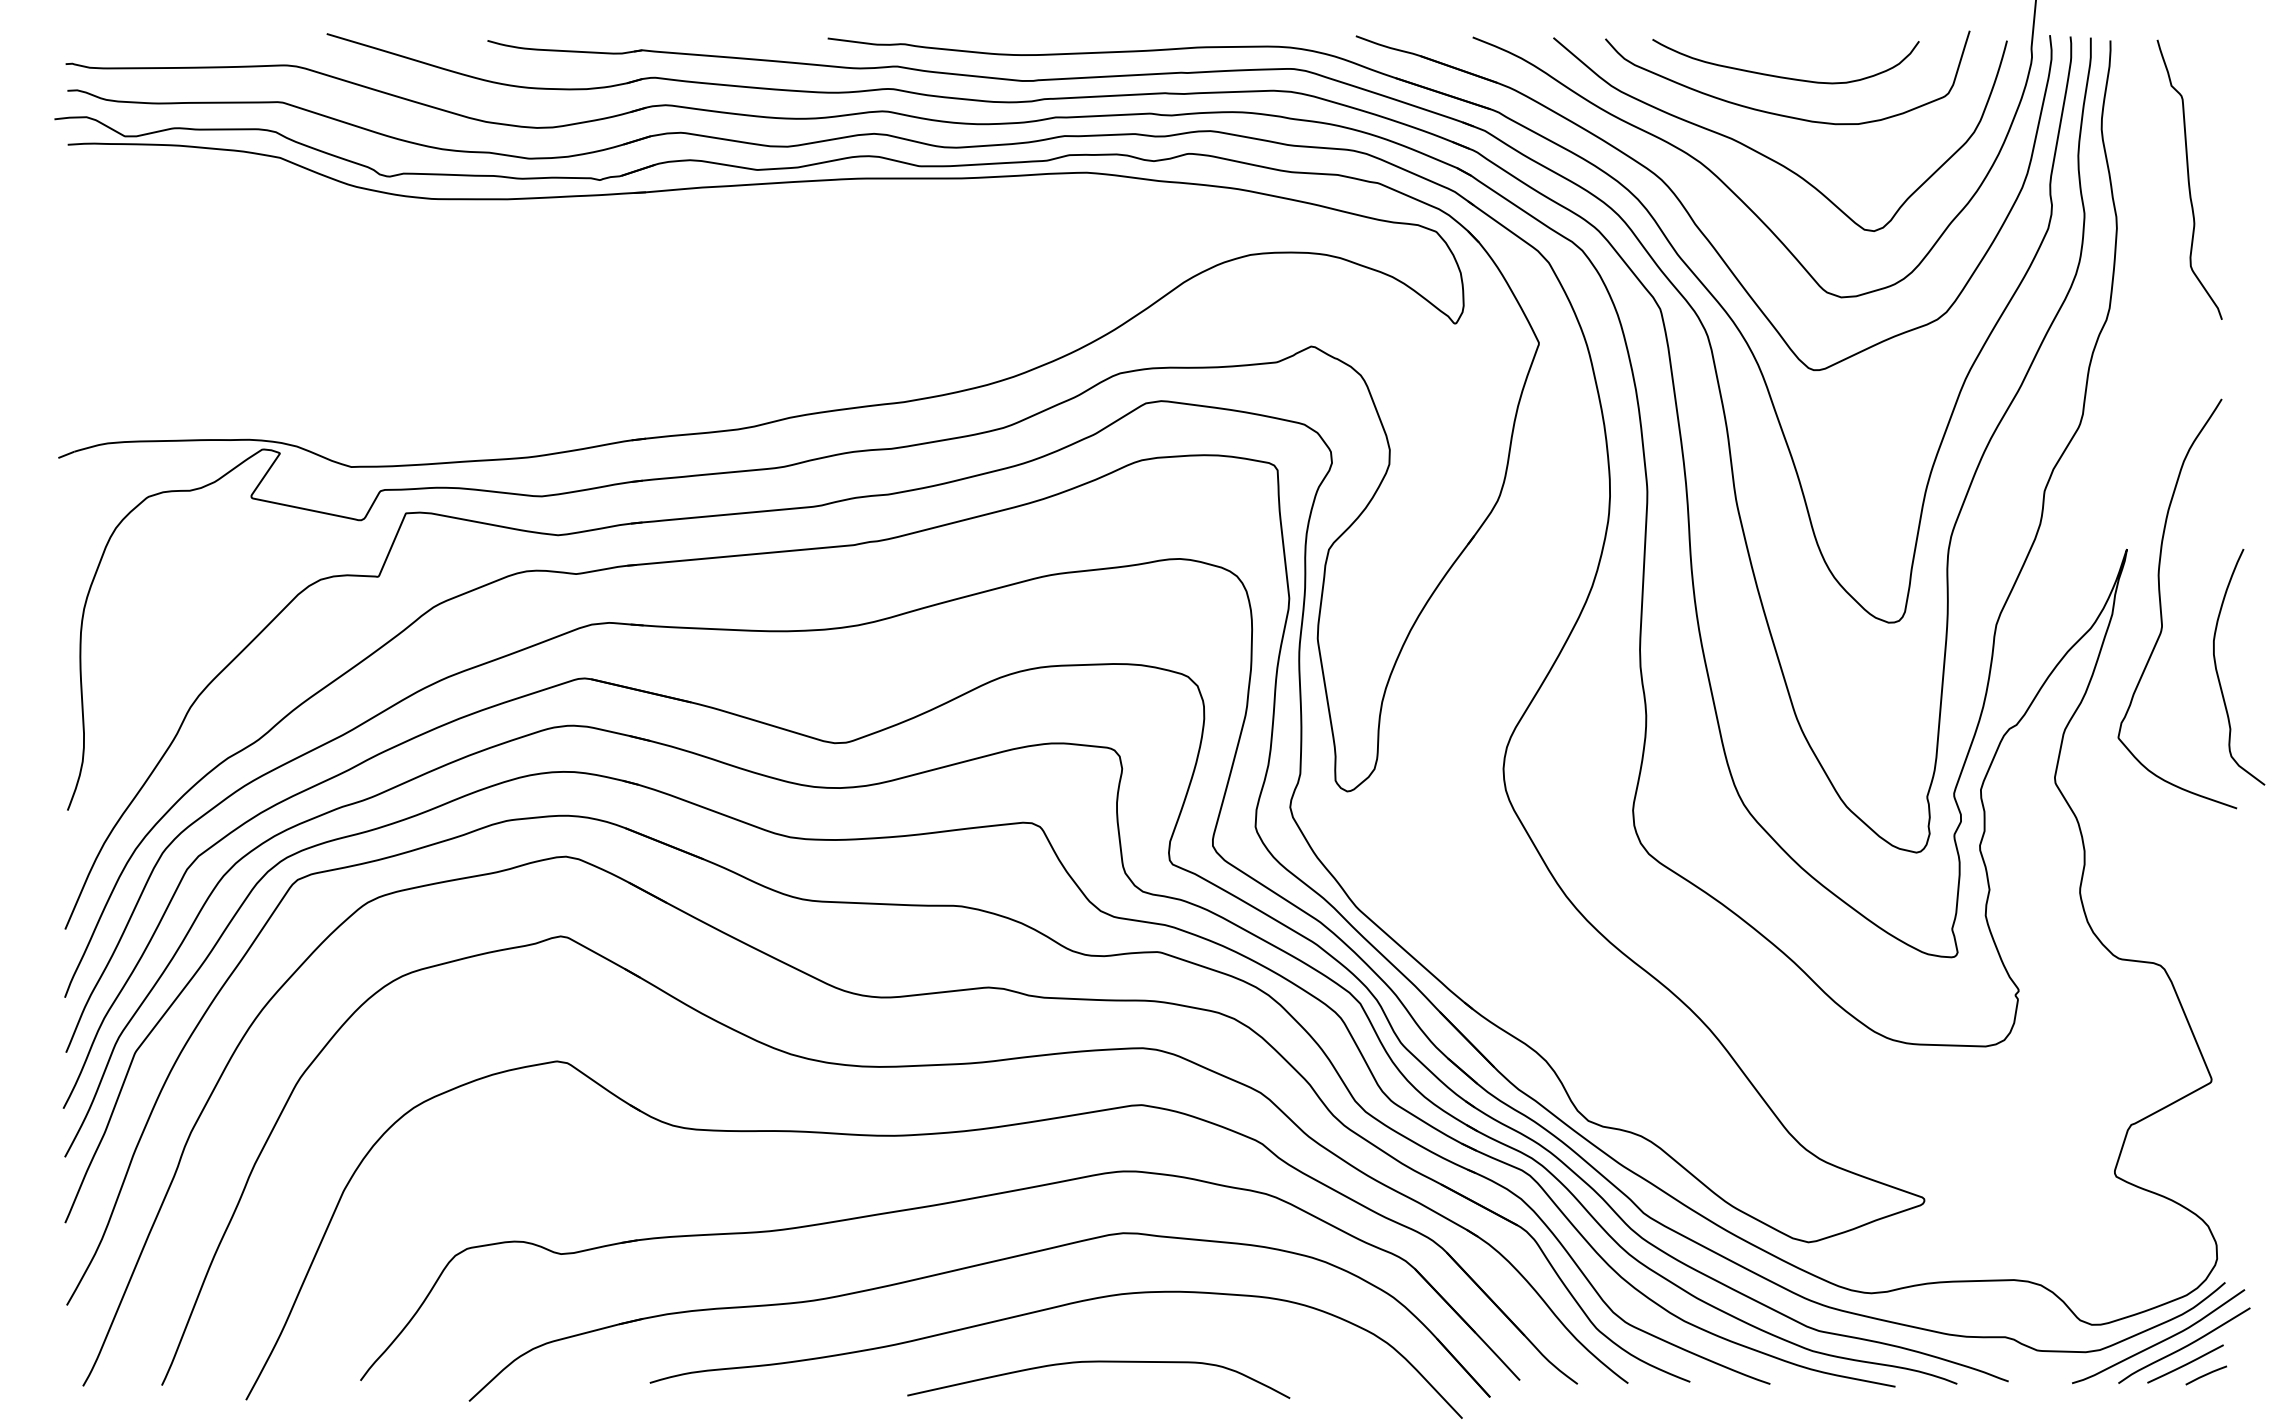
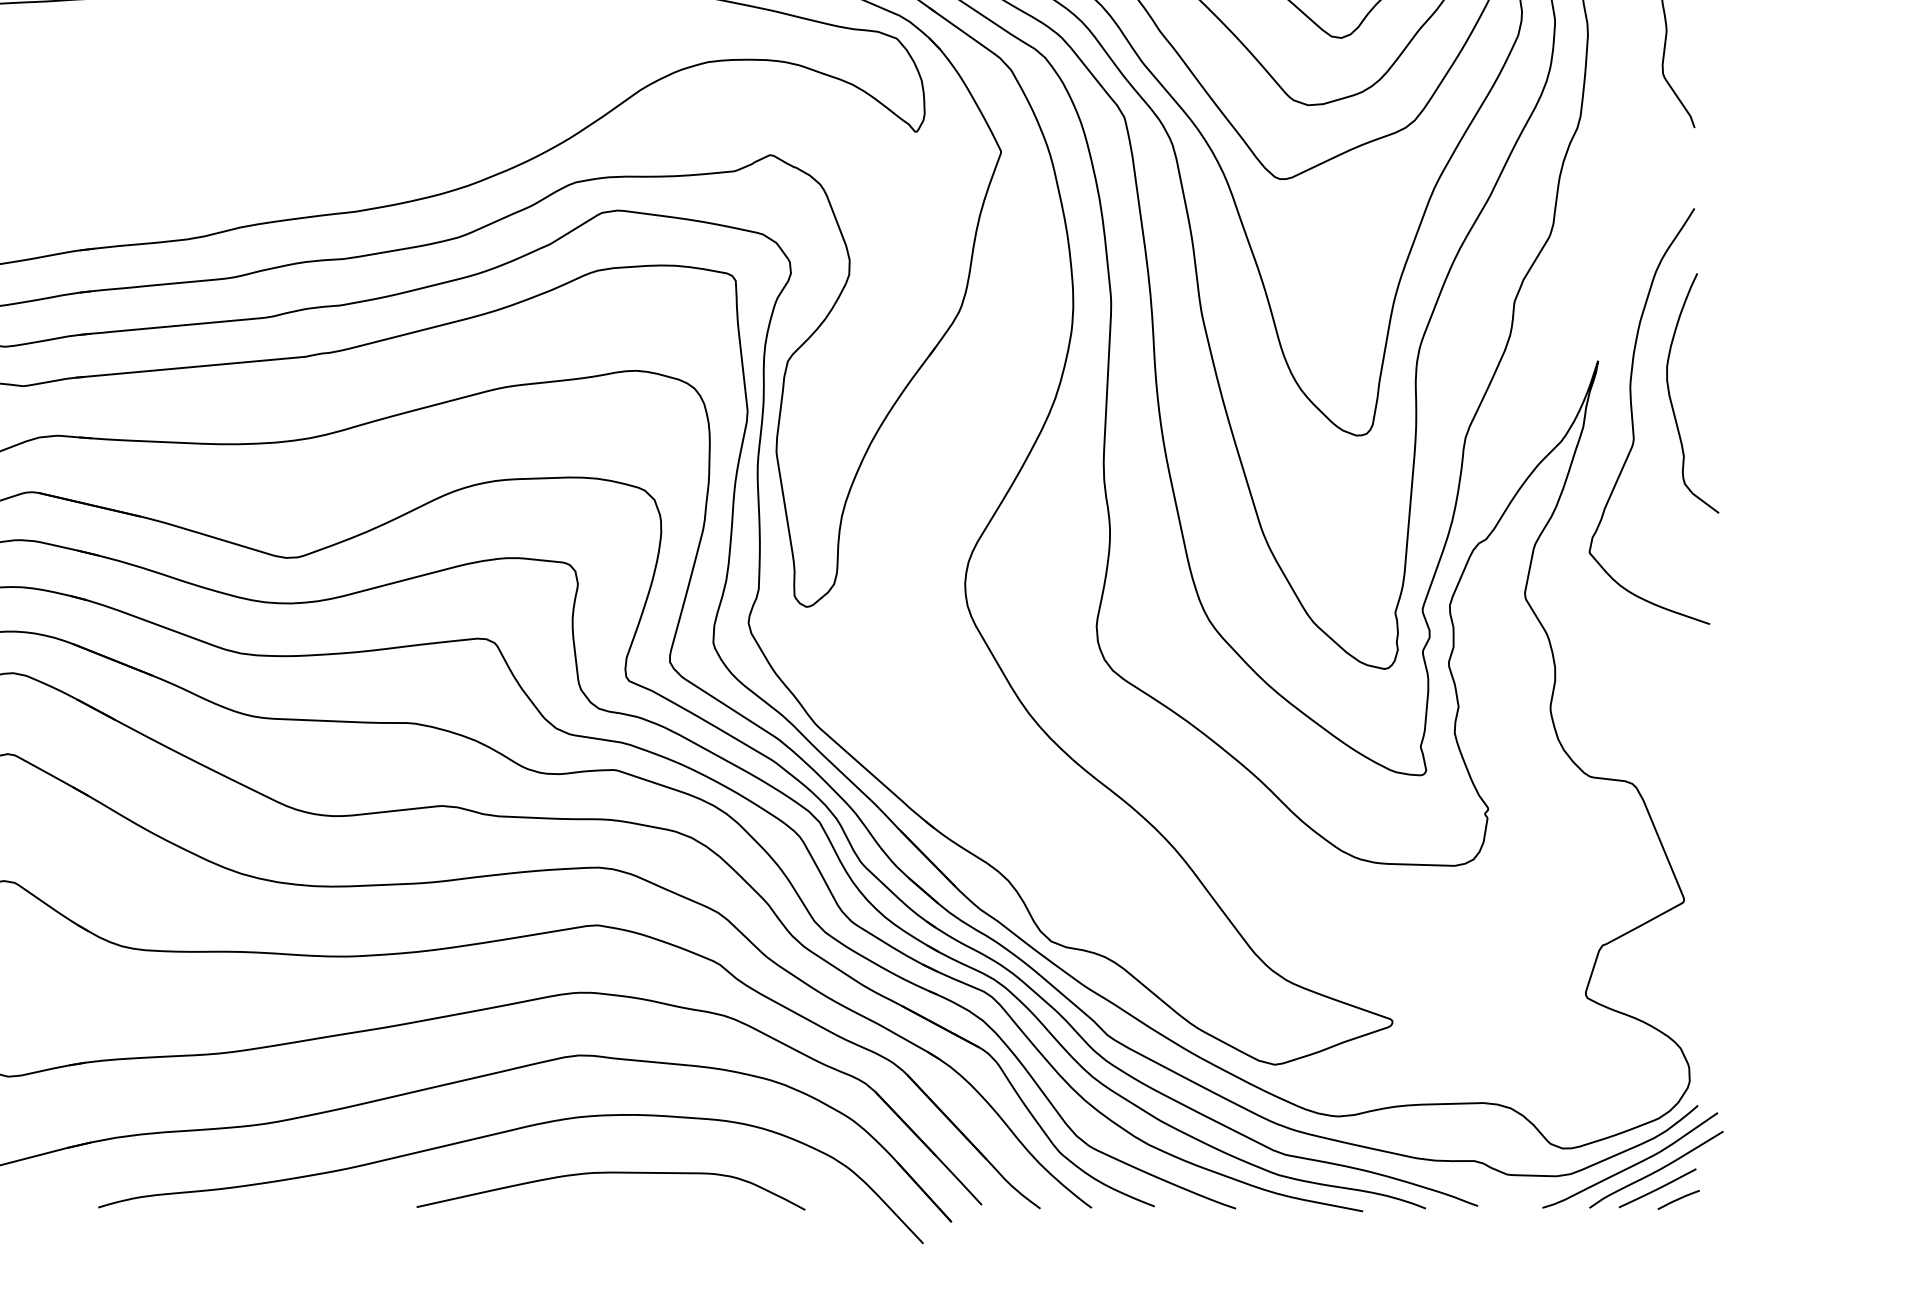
curve: (2218, 673) -> (1671, 399), moved
curve: (1098, 1362) -> (610, 1173), moved

